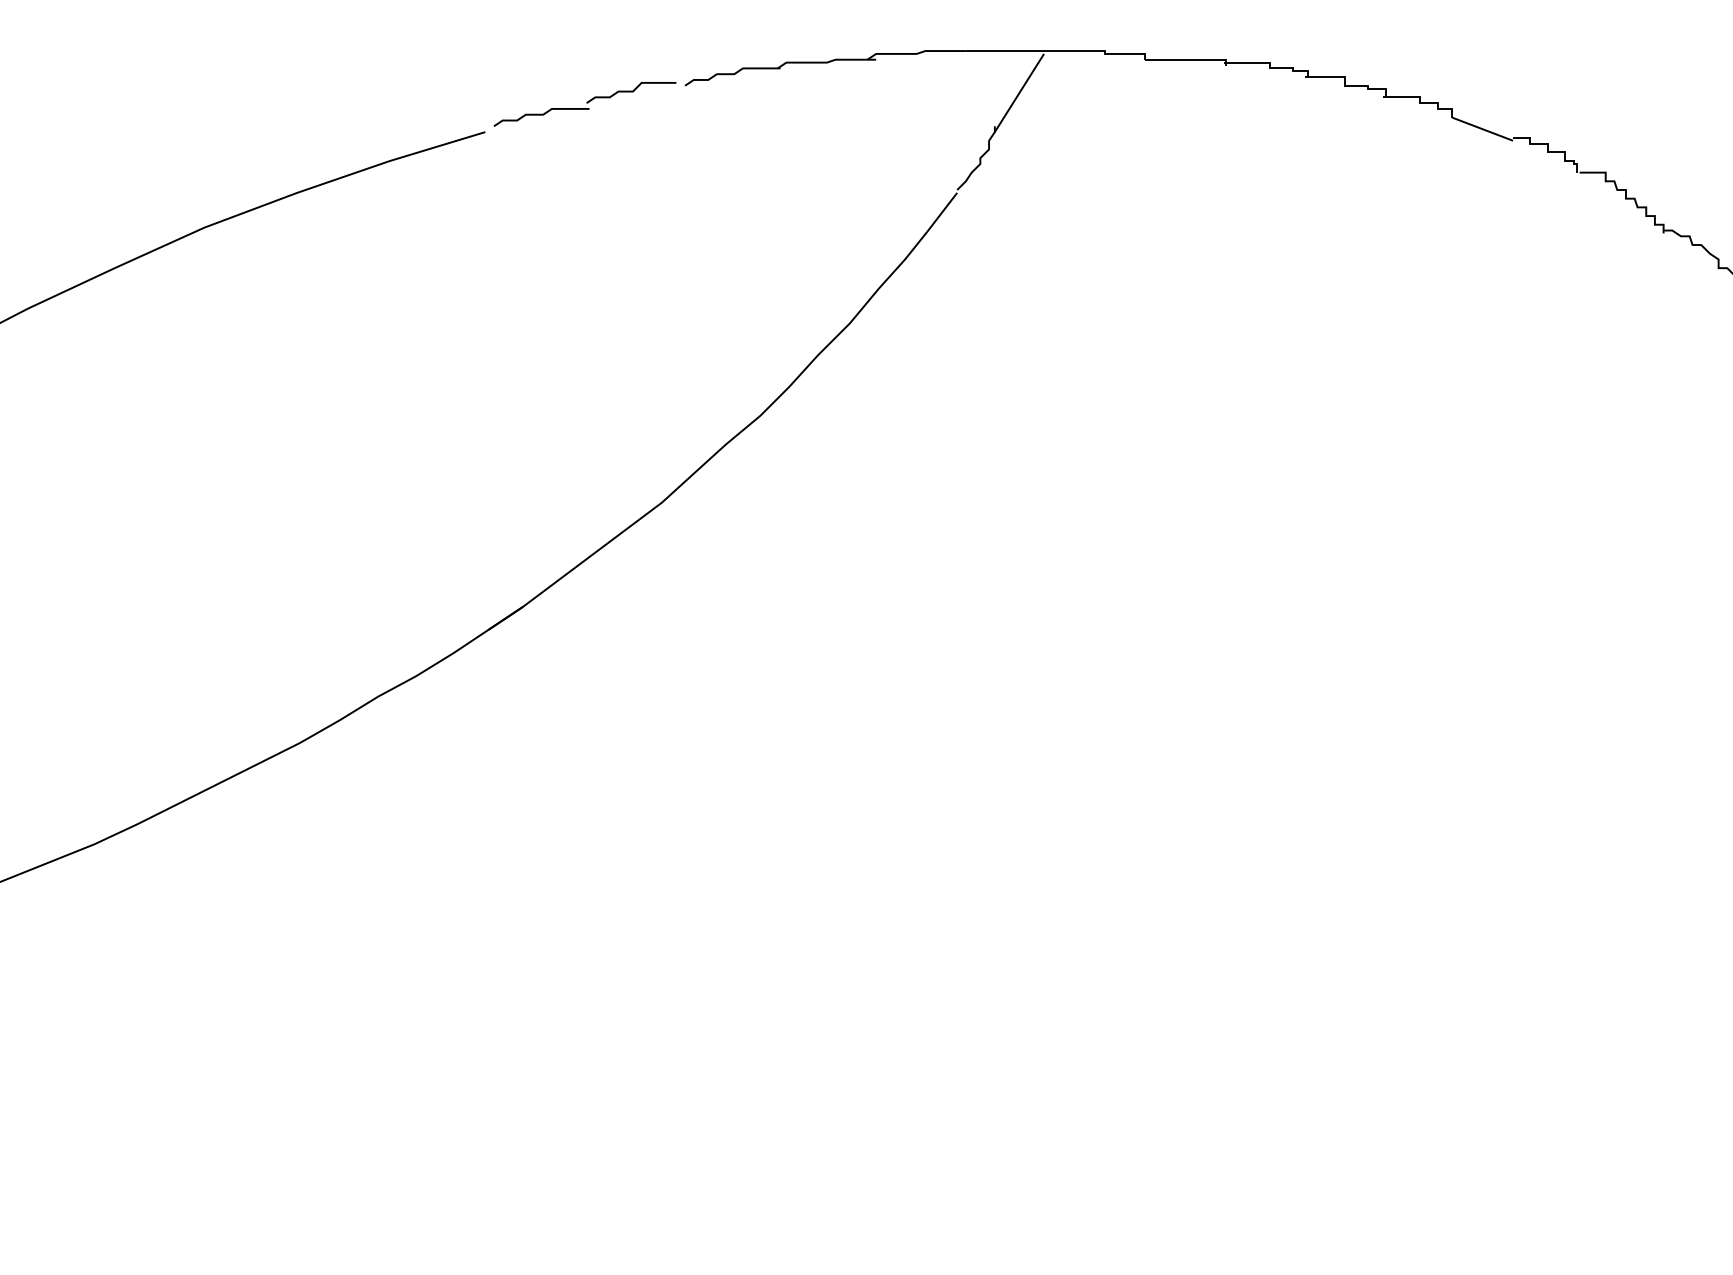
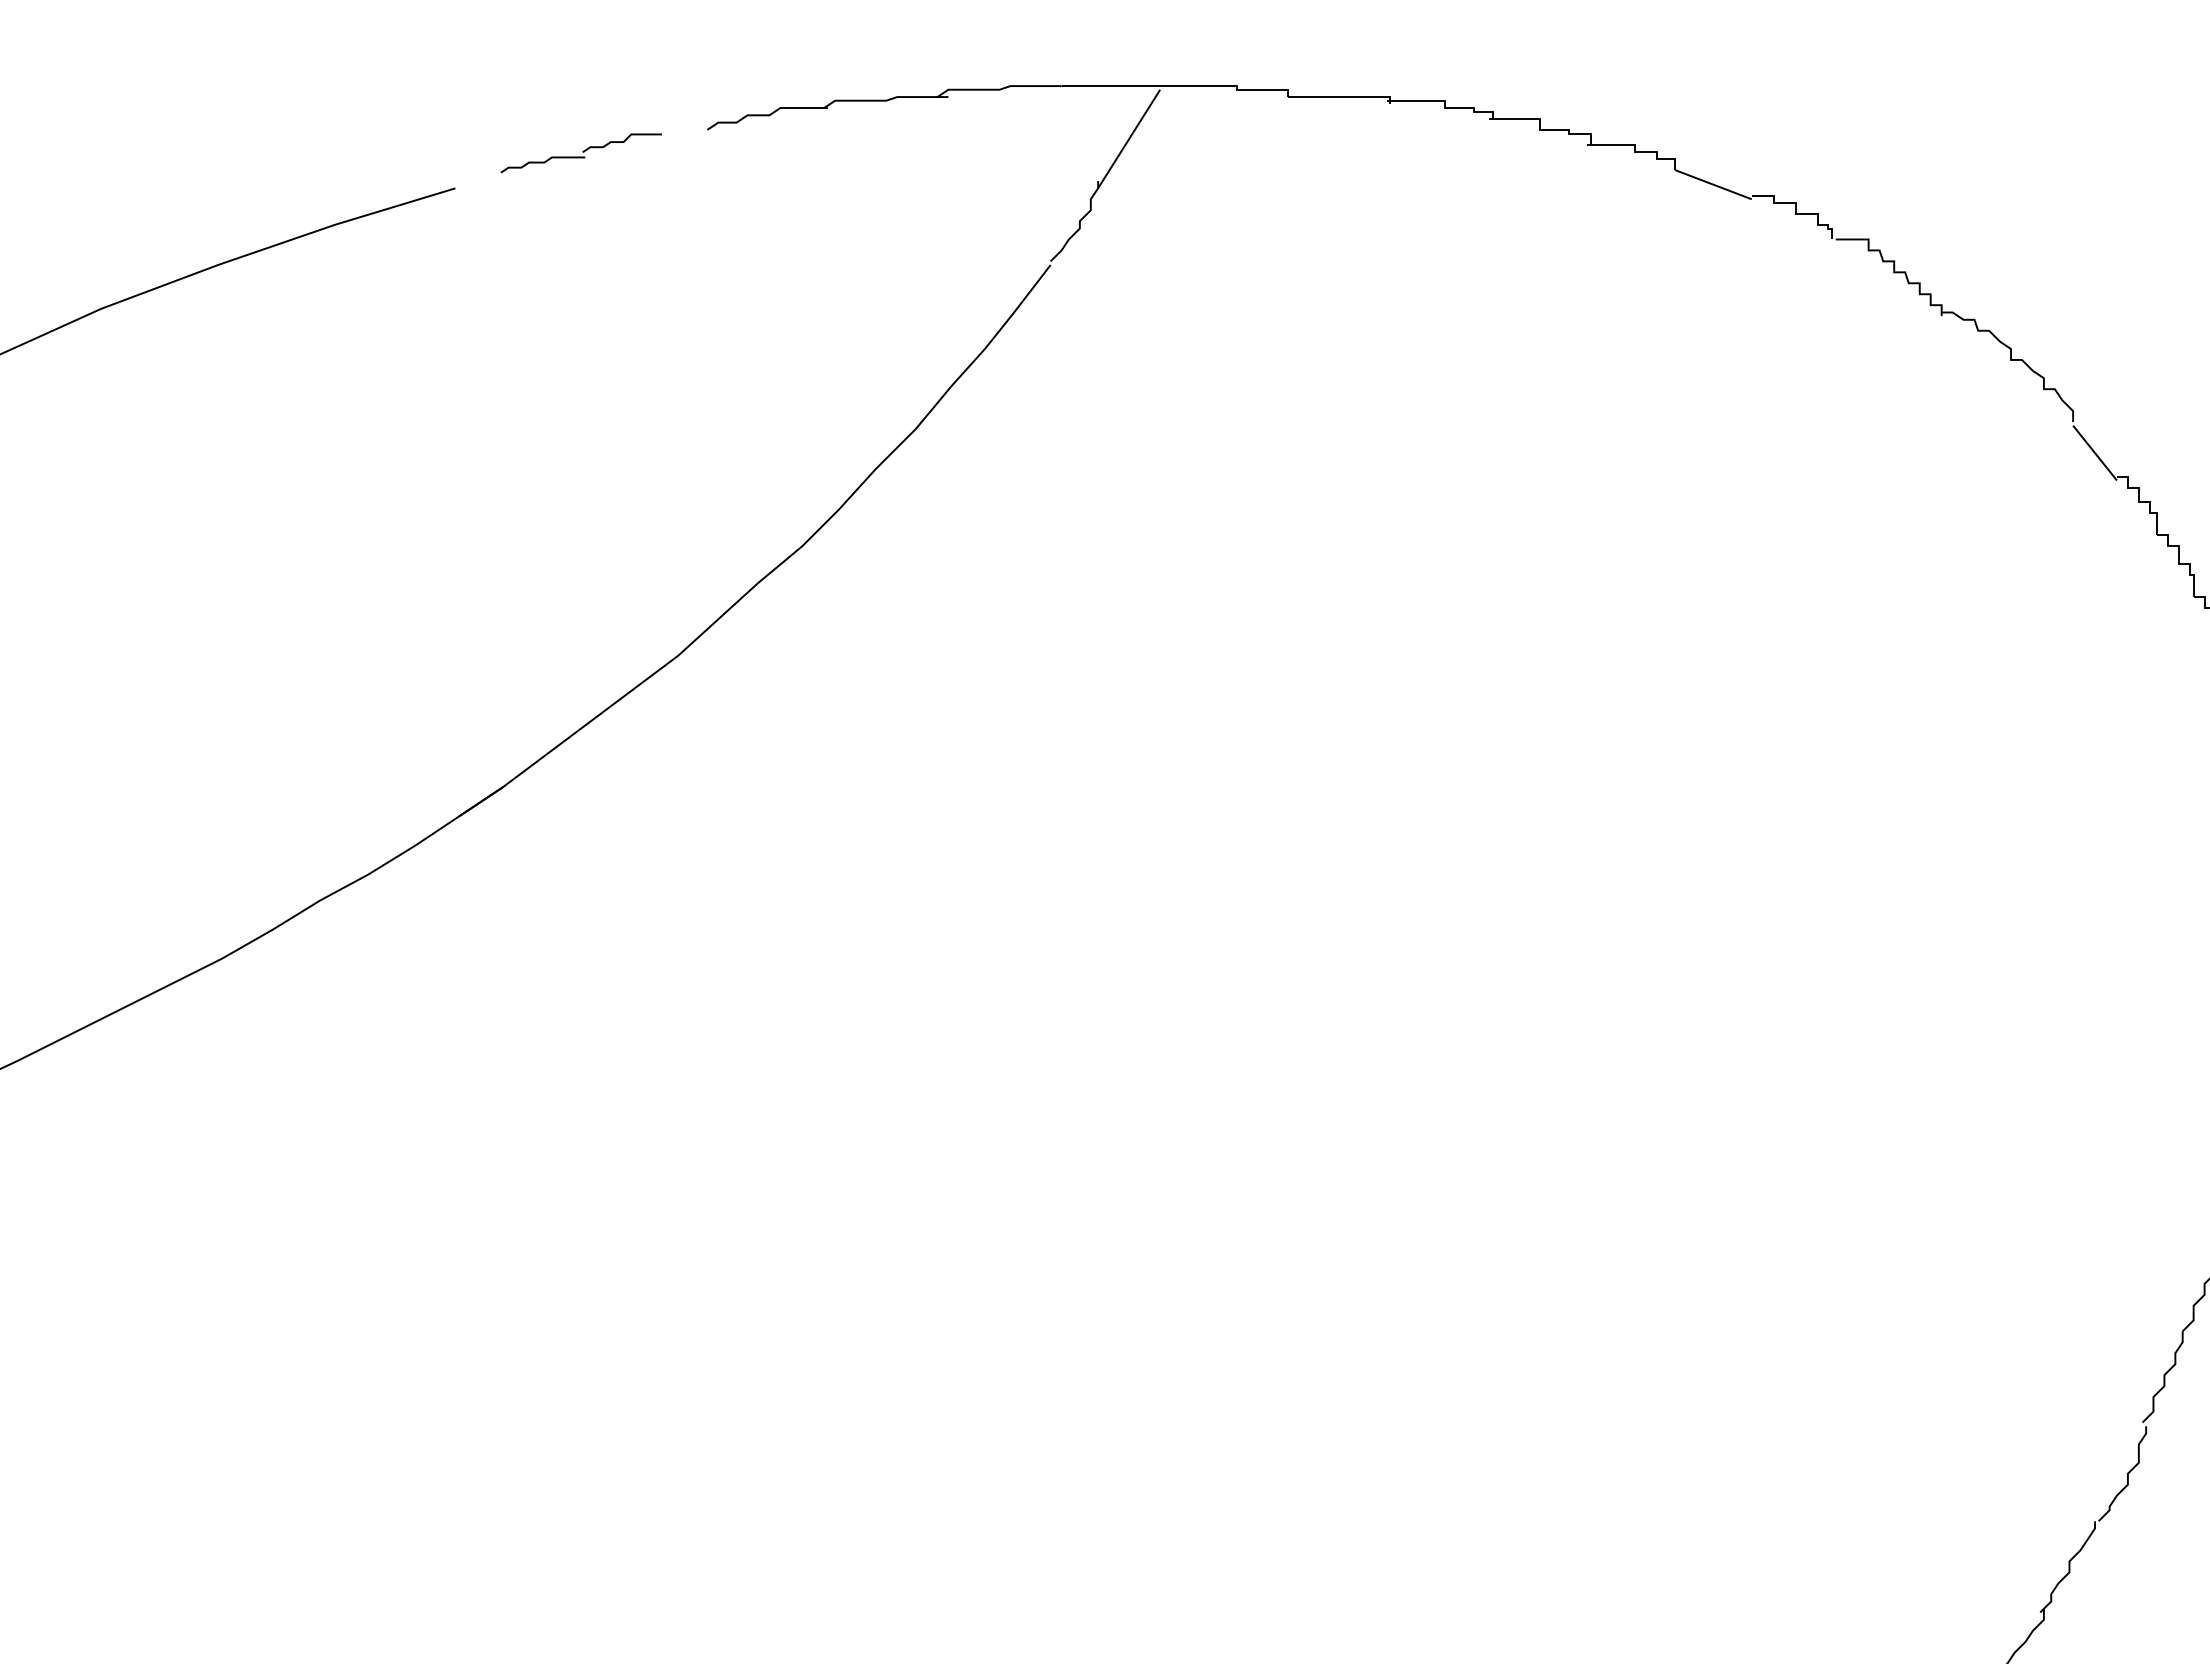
part: (585, 104) -> (581, 153), size x0.7

